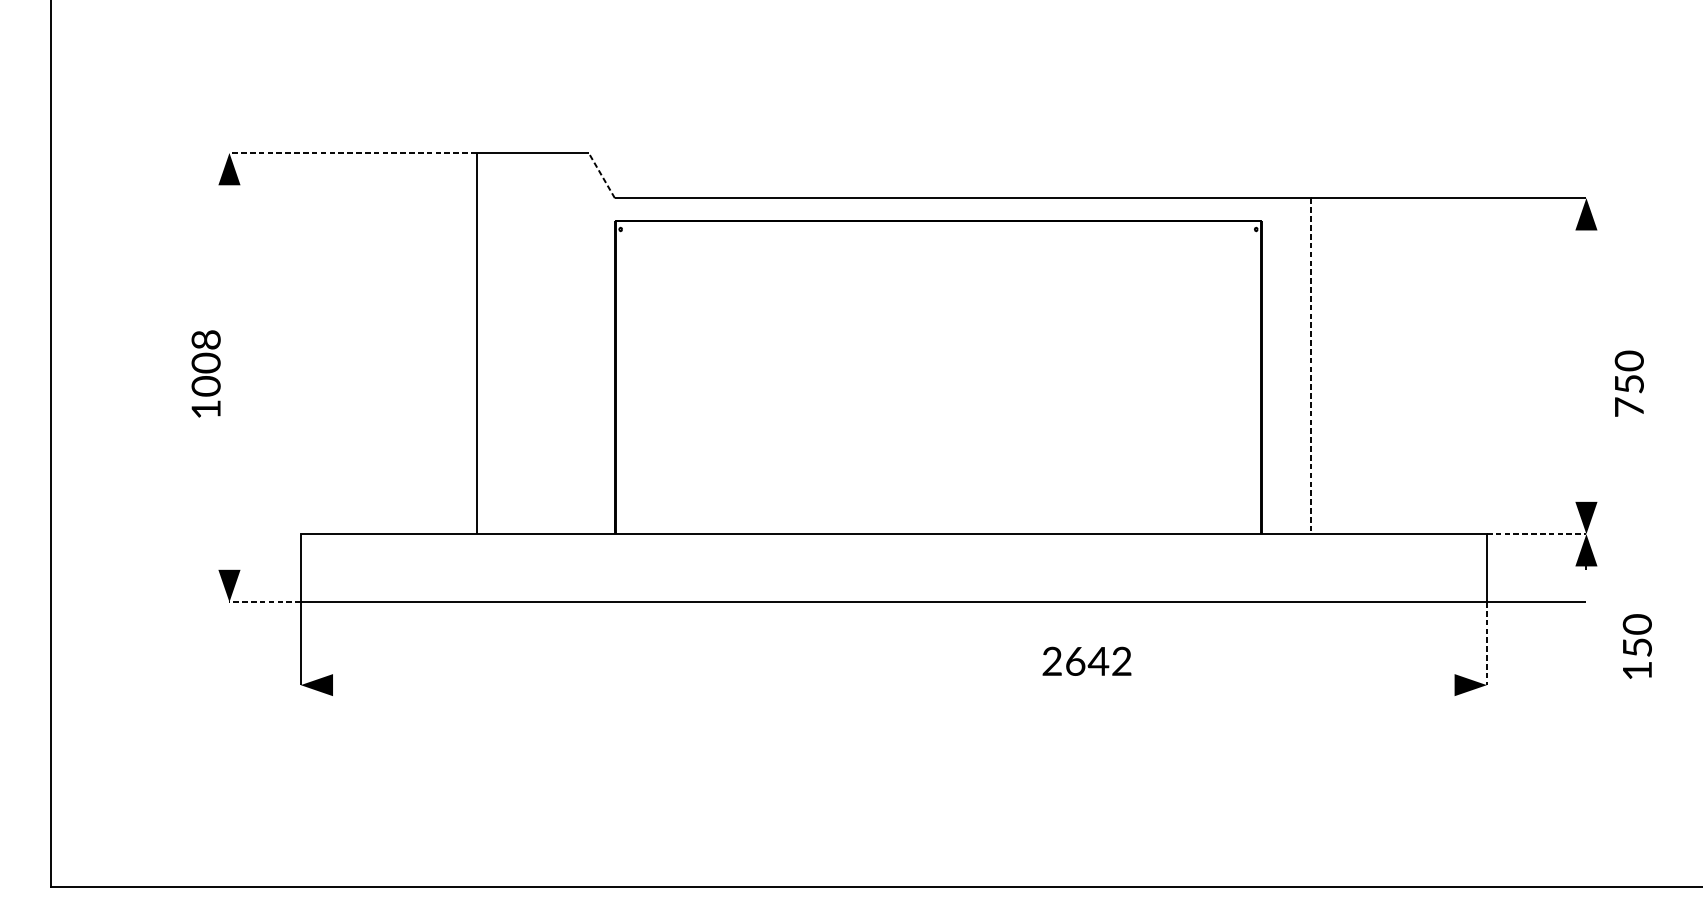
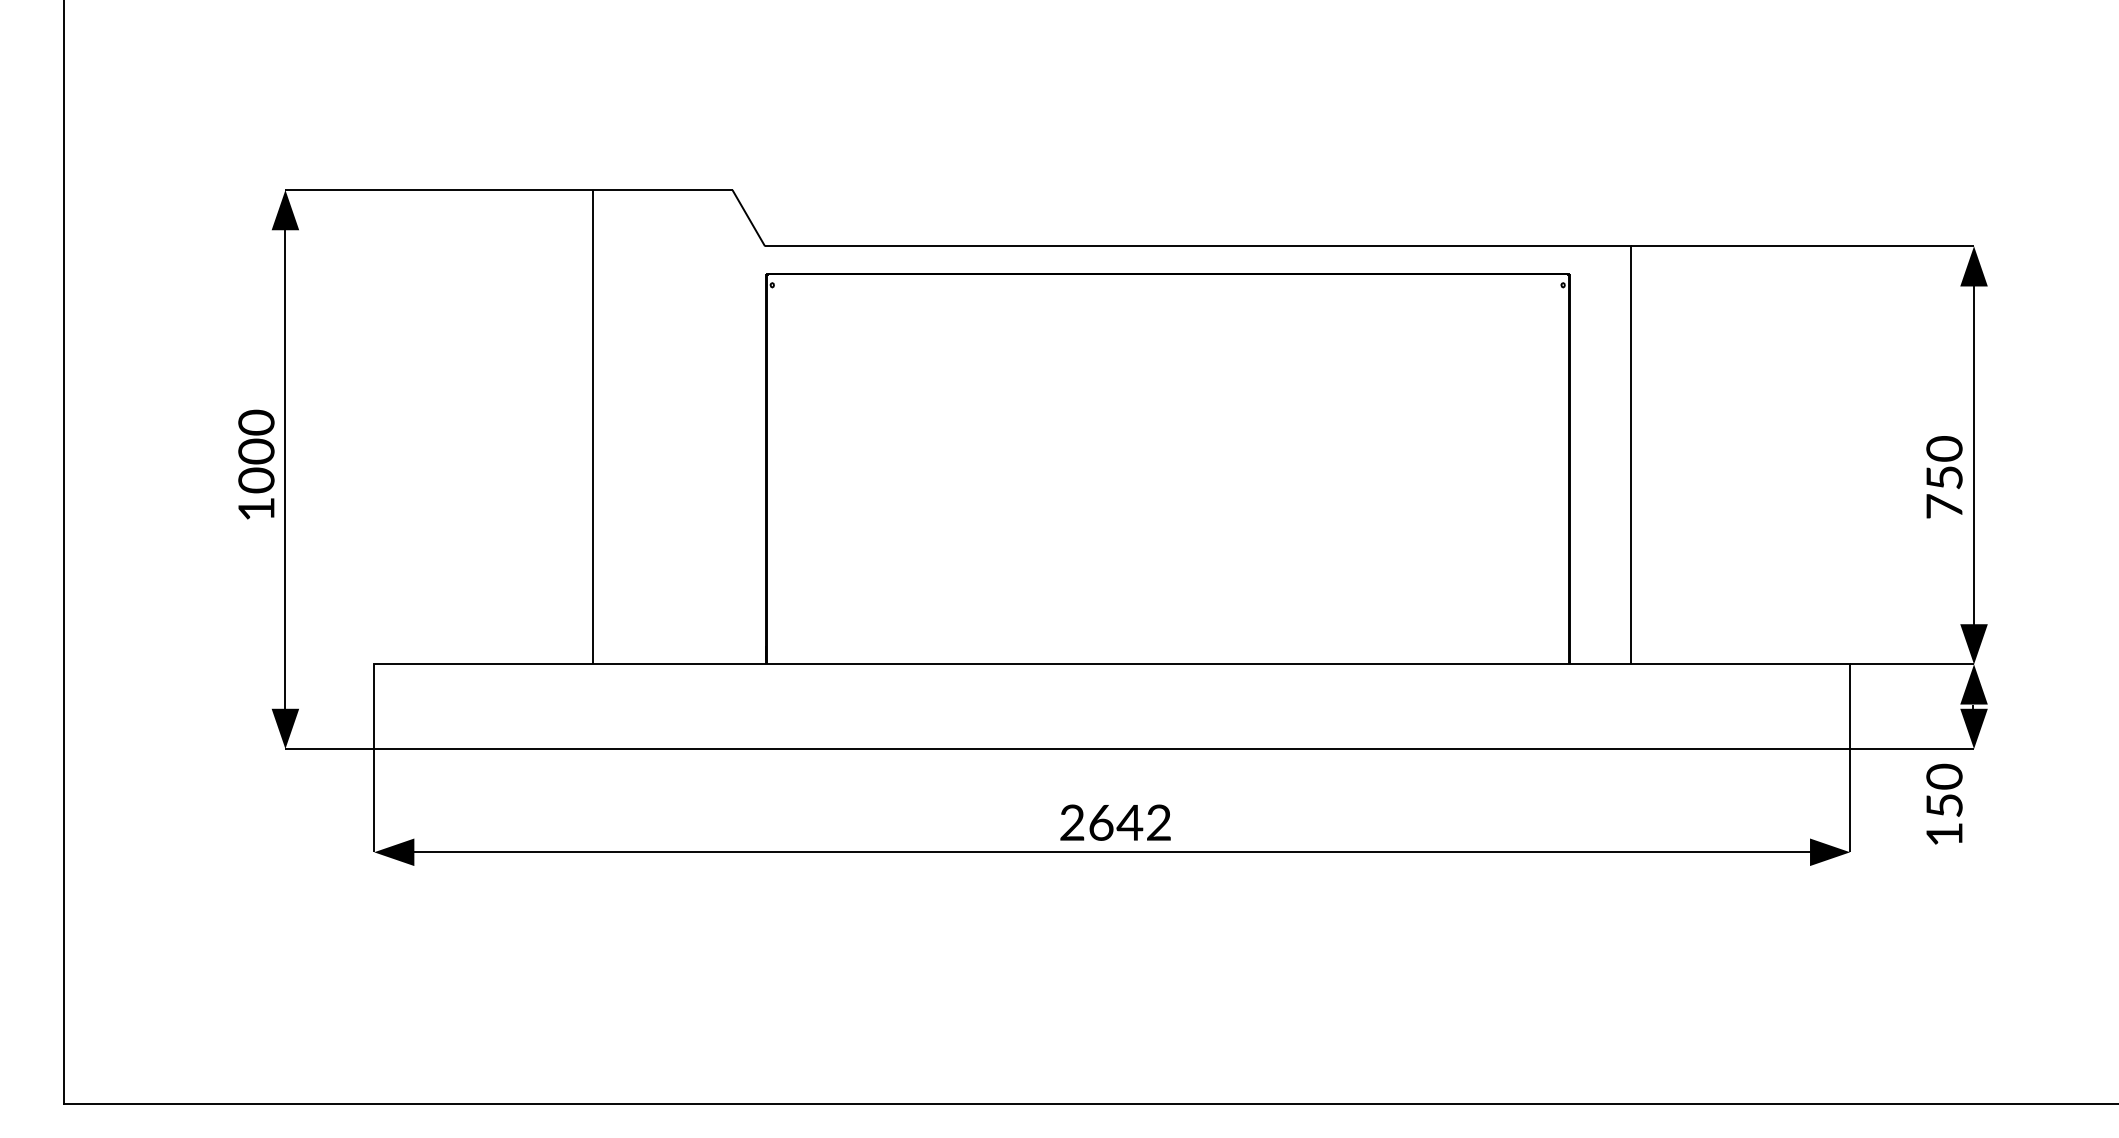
line: (353, 153) -> (439, 190), dashed -> solid
line: (601, 175) -> (748, 217), dashed -> solid
text: (206, 339) -> (256, 422), 1008 -> 1000
line: (1311, 366) -> (1631, 455), dashed -> solid
line: (1586, 366) -> (1974, 455), added
line: (229, 377) -> (285, 469), added
text: (1629, 383) -> (1944, 477), moved
line: (1536, 534) -> (1912, 664), dashed -> solid
fill: (1585, 585) -> (1973, 728), added
line: (264, 601) -> (329, 748), dashed -> solid
line: (1487, 643) -> (1850, 800), dashed -> solid
text: (1637, 645) -> (1944, 803), moved
text: (1086, 661) -> (1115, 822), moved
line: (894, 685) -> (1112, 852), added

